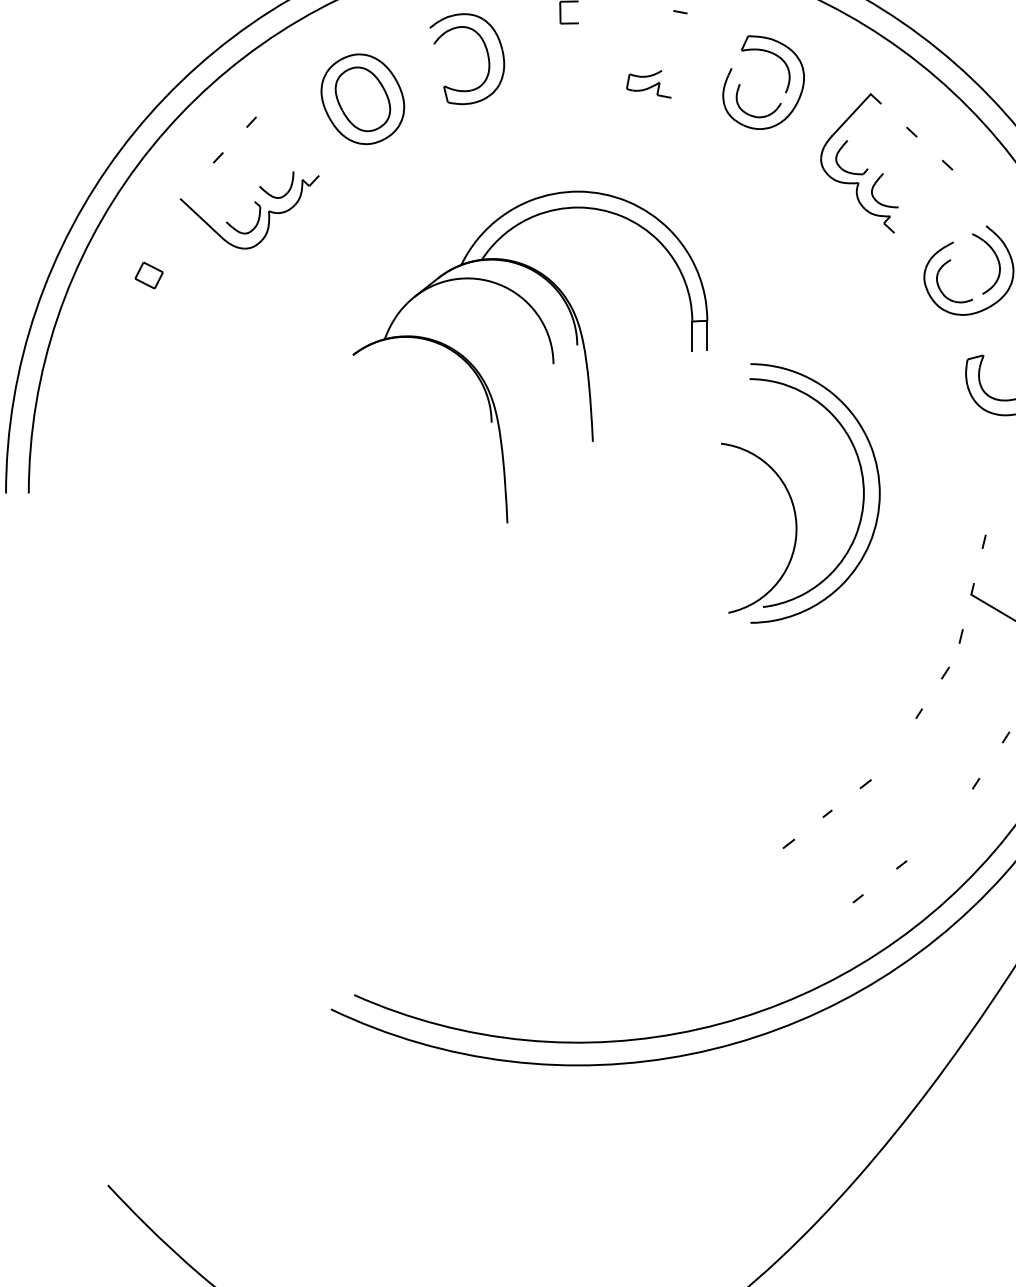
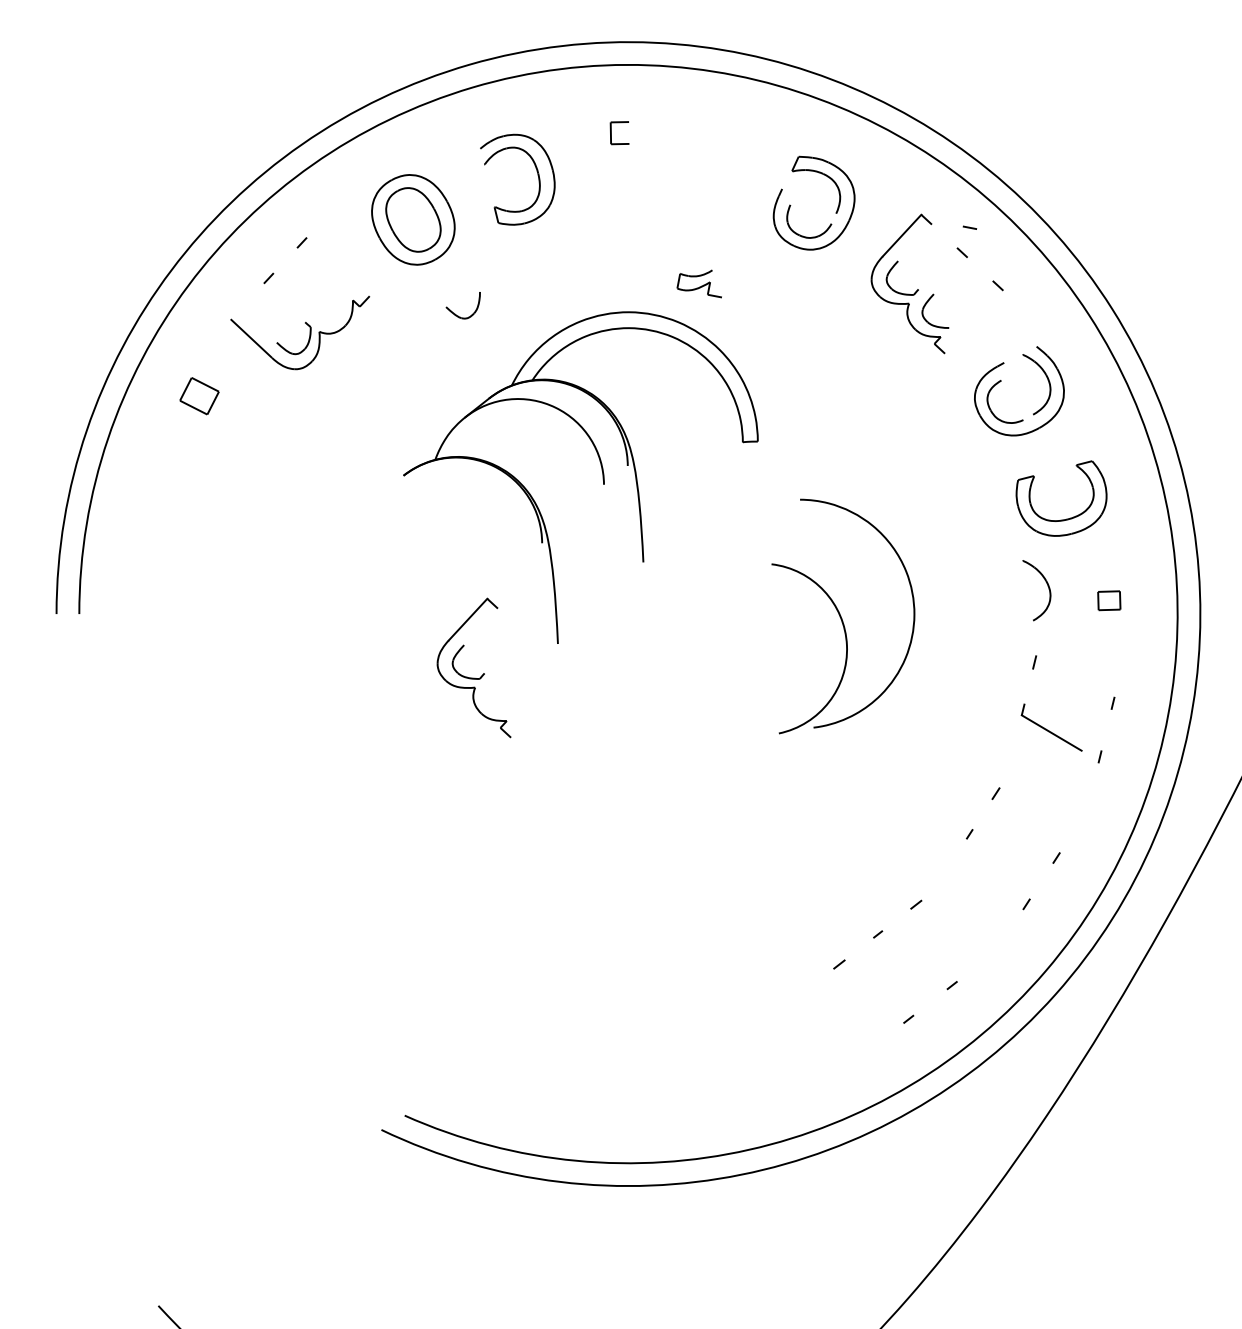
line: (679, 11) -> (969, 227), moved
part: (647, 83) -> (698, 283), moved
part: (268, 192) -> (455, 313), moved
part: (148, 274) -> (199, 395), size x1.4
line: (706, 334) -> (757, 455), removed
line: (691, 335) -> (742, 456), removed
part: (996, 465) -> (1047, 586), added
curve: (877, 482) -> (928, 603), removed
part: (422, 556) -> (473, 677), added
line: (960, 635) -> (1011, 756), removed

